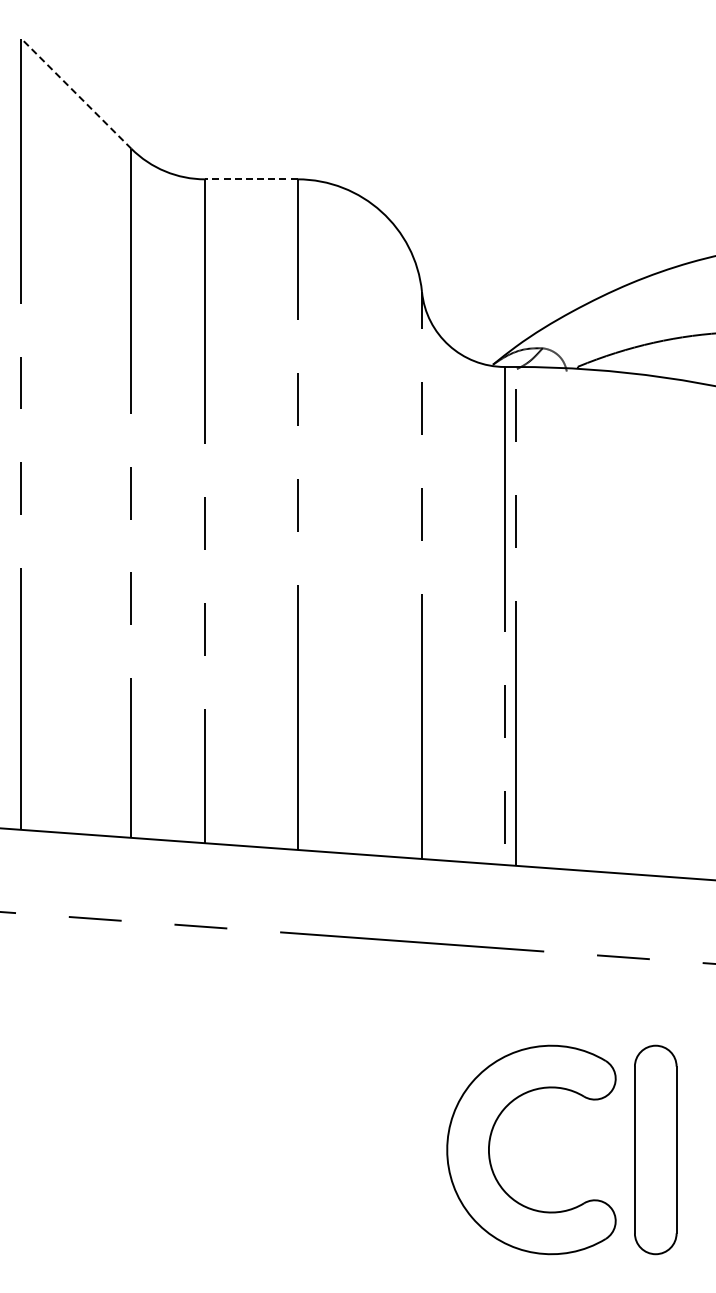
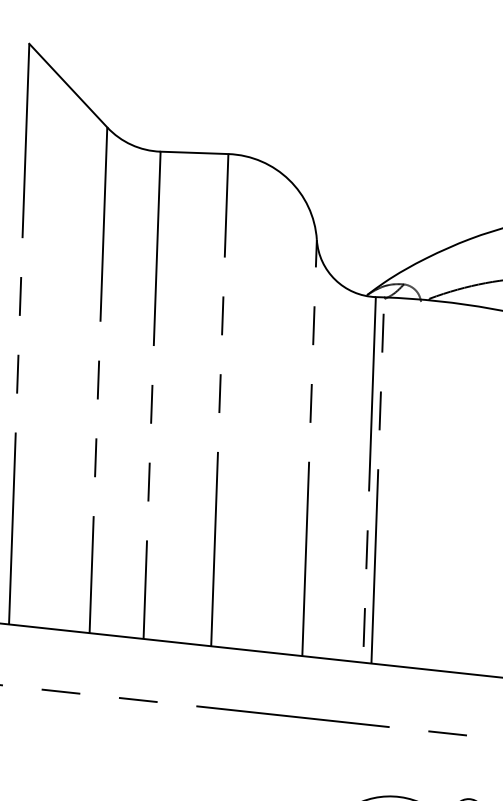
line: (76, 93) -> (68, 85), dashed -> solid
line: (250, 179) -> (193, 152), dashed -> solid

